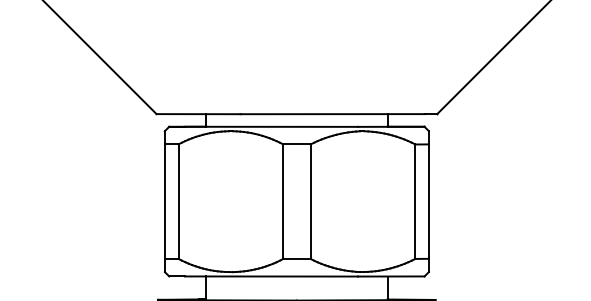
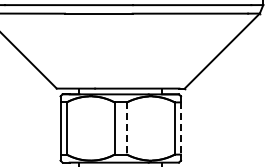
line: (430, 201) -> (181, 128), solid -> dashed
line: (311, 203) -> (127, 129), solid -> dashed

